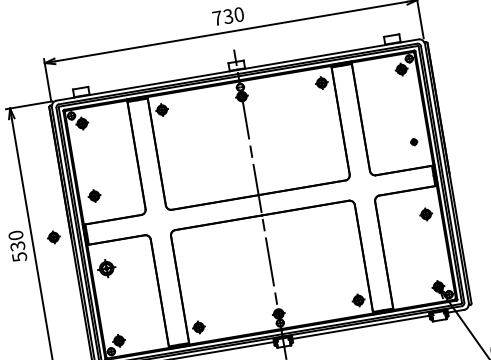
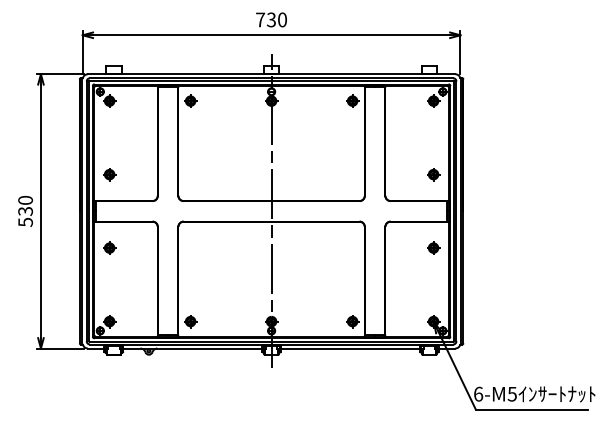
part: (413, 141) -> (433, 174), size x1.67
part: (53, 237) -> (62, 208), removed
part: (106, 267) -> (109, 247), size x0.71

